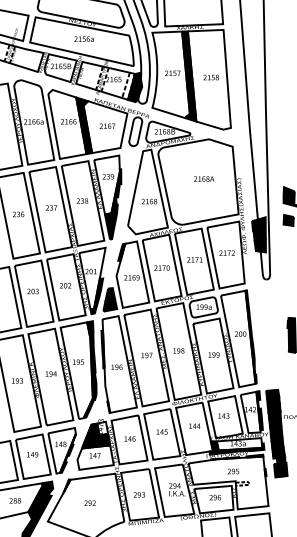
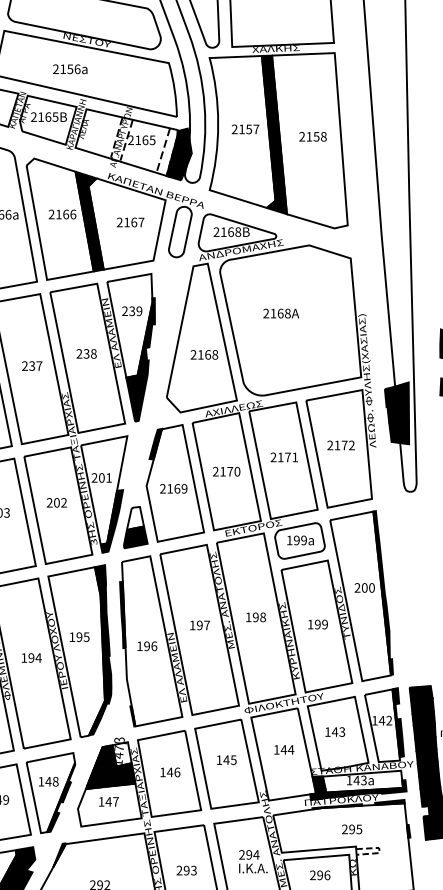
text: (83, 38) -> (69, 68), moved
text: (204, 178) -> (281, 312), moved
fill: (110, 294) -> (135, 518), removed

